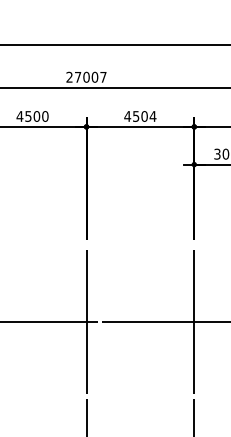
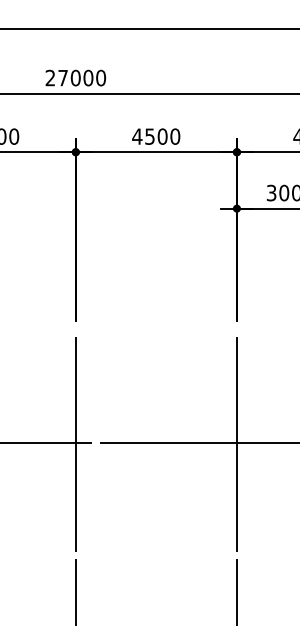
text: (103, 76) -> (101, 76), 27007 -> 27000
text: (152, 116) -> (174, 136), 4504 -> 4500

